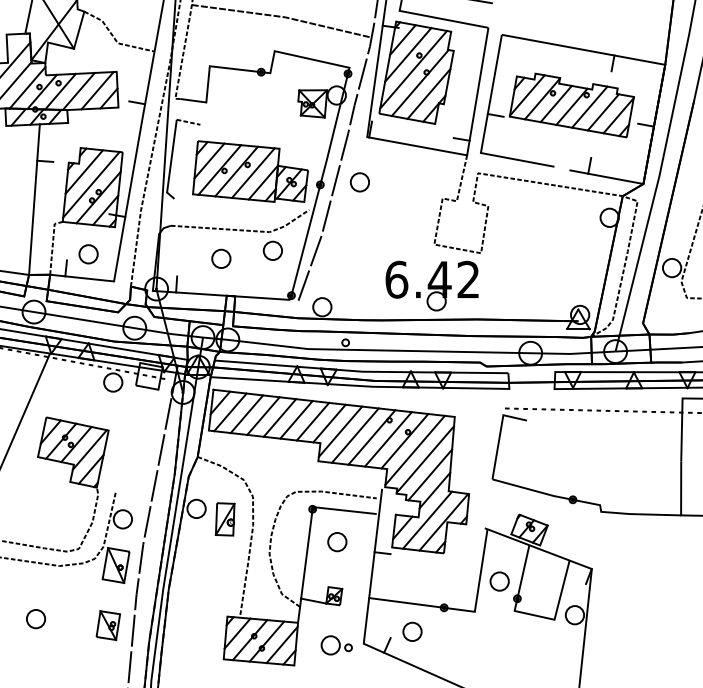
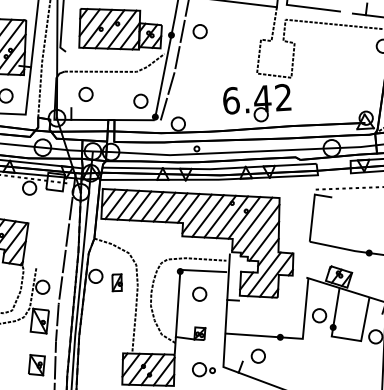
part: (272, 250) -> (140, 101), moved
part: (221, 258) -> (86, 94), moved
part: (224, 519) -> (116, 282), size x0.71

